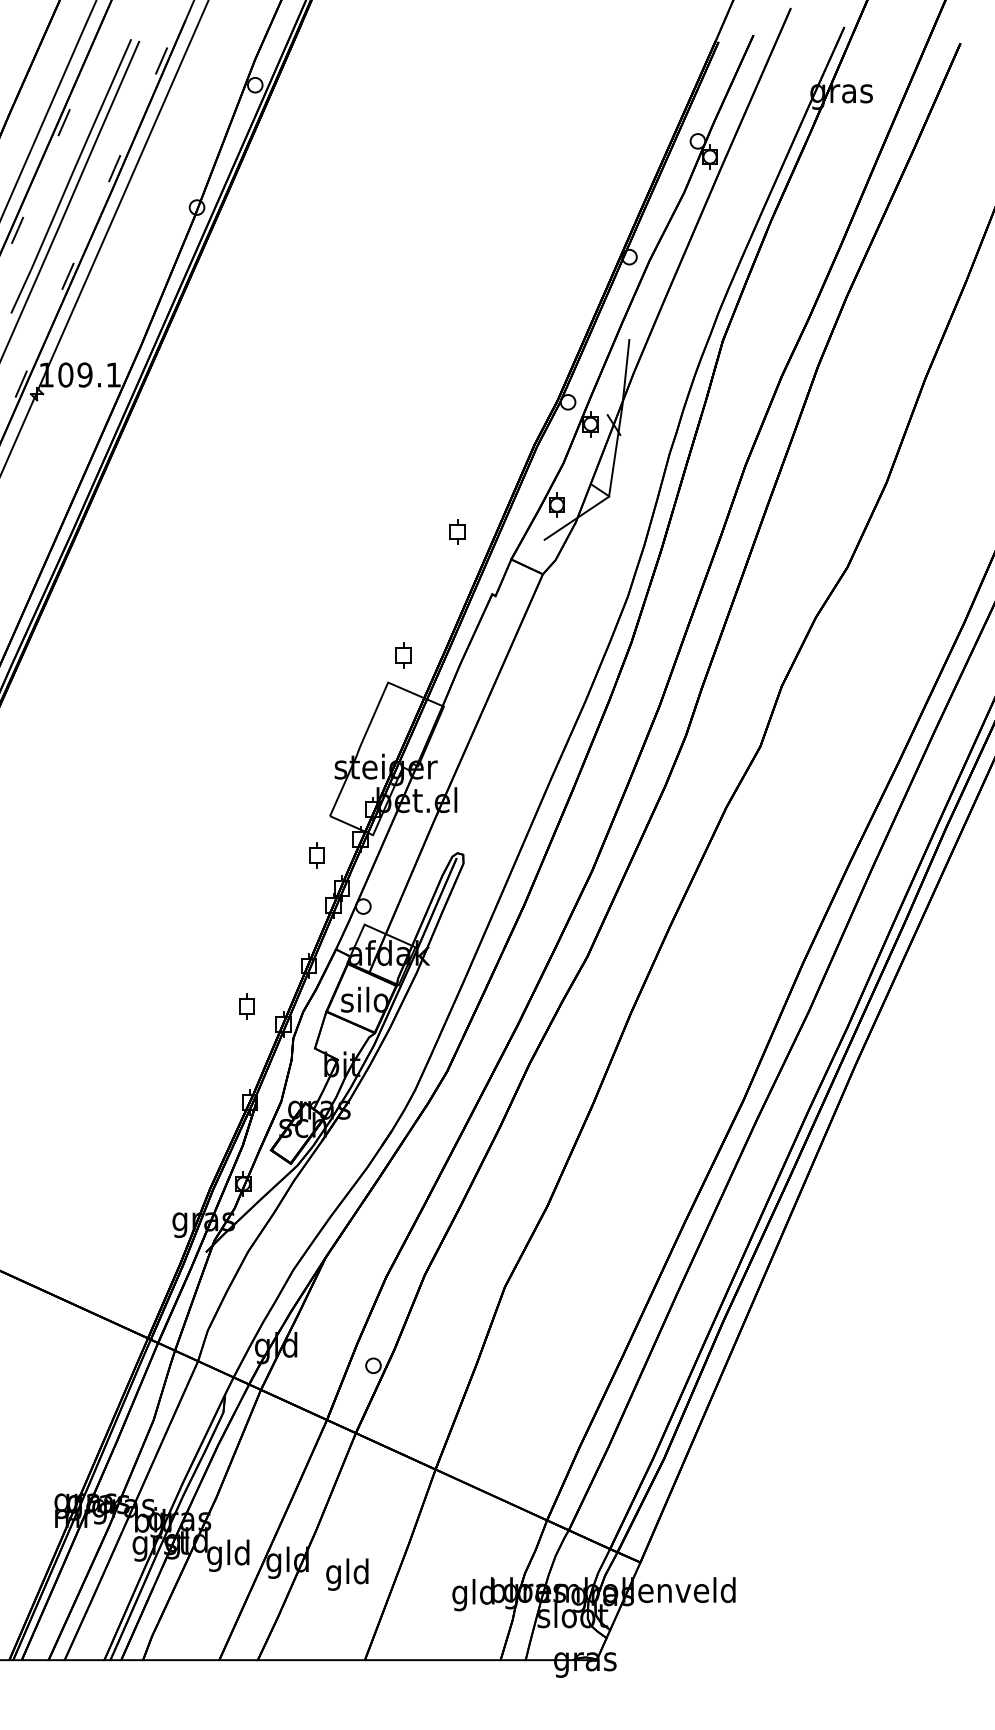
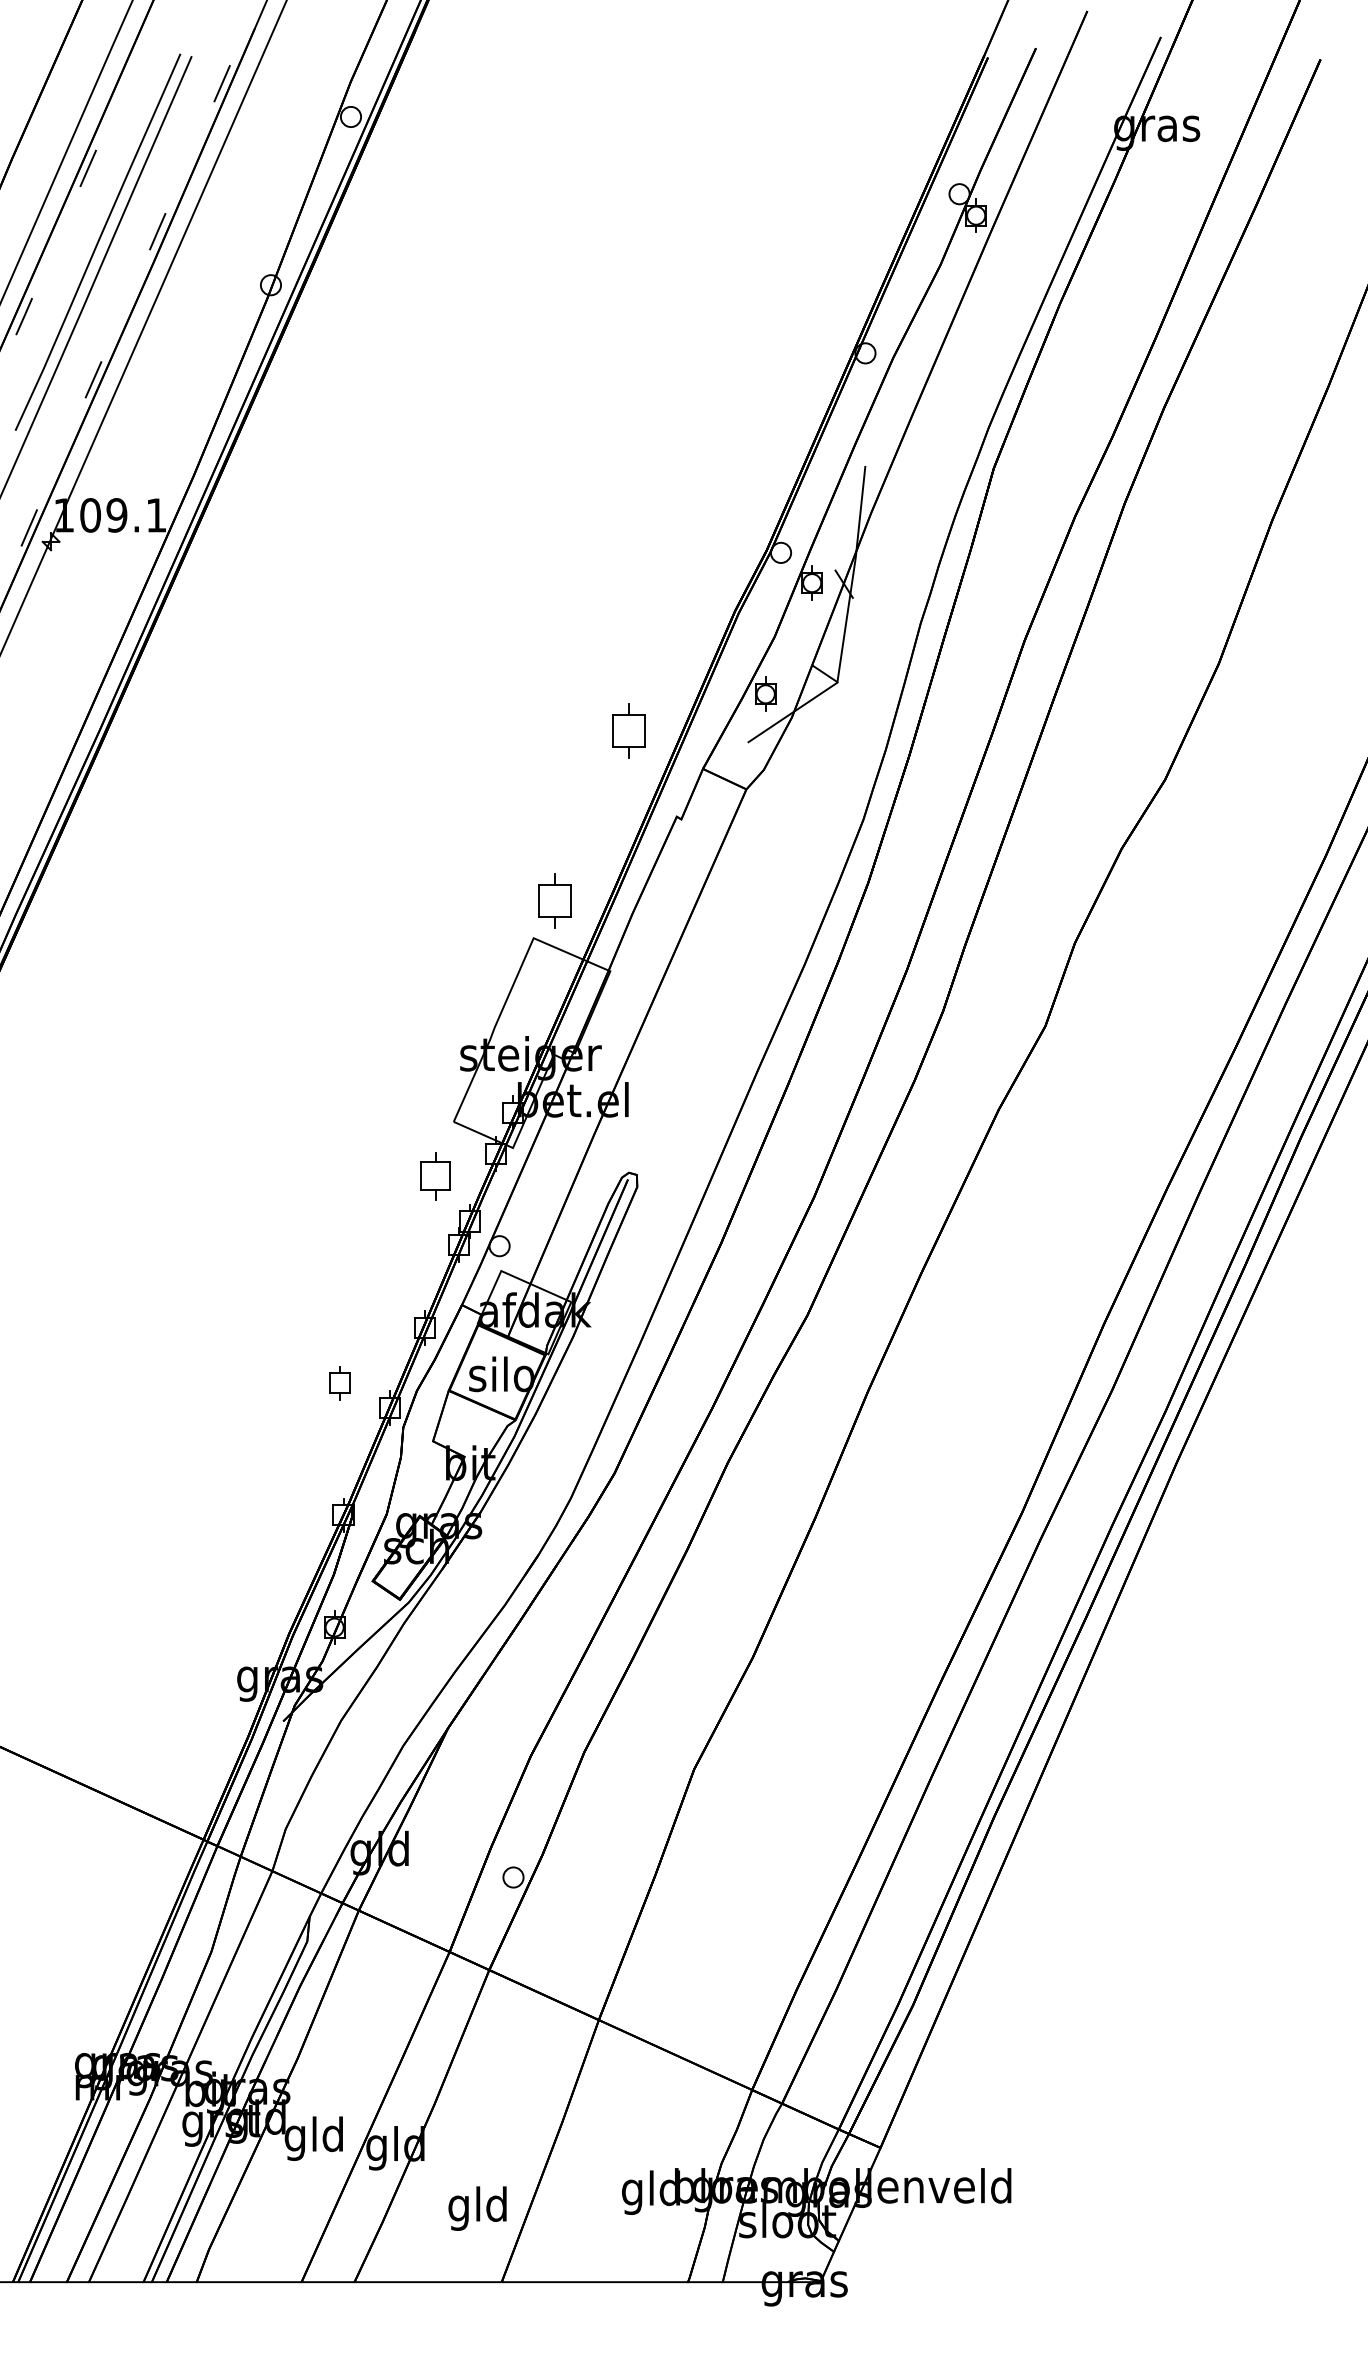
part: (457, 531) -> (628, 730), size x1.6
part: (403, 655) -> (554, 900), size x1.6
part: (316, 855) -> (435, 1175), size x1.4
text: (347, 1574) -> (477, 2208), moved

